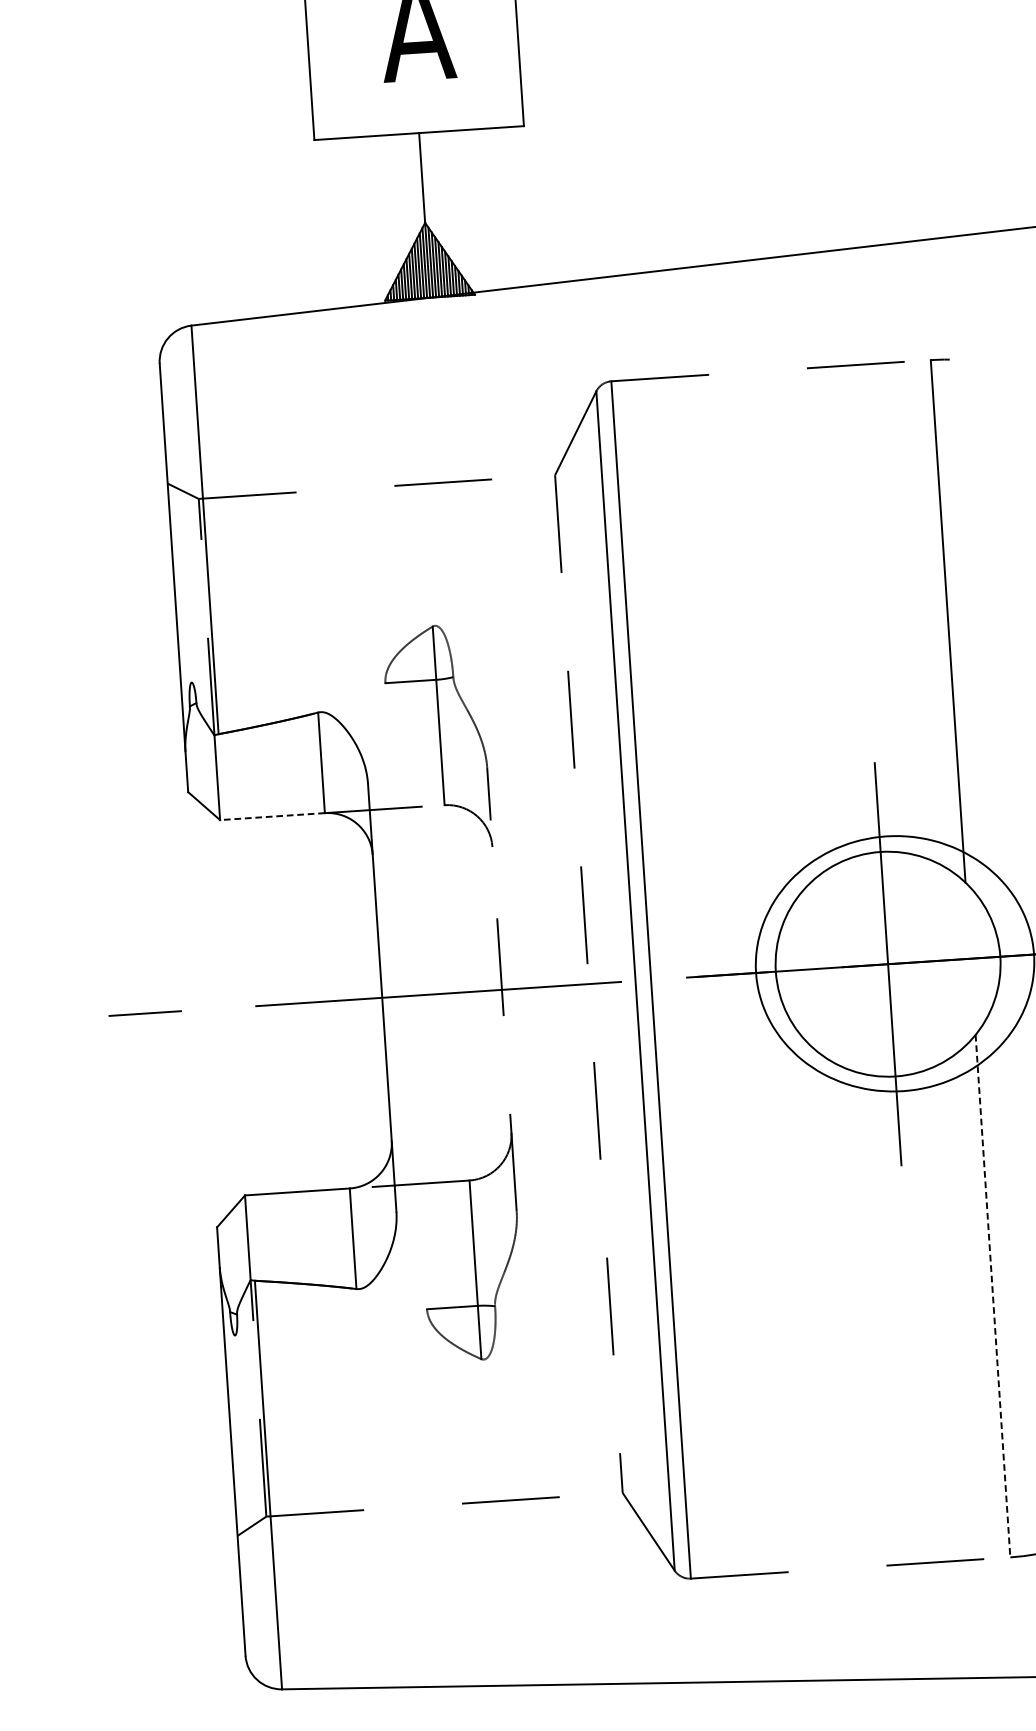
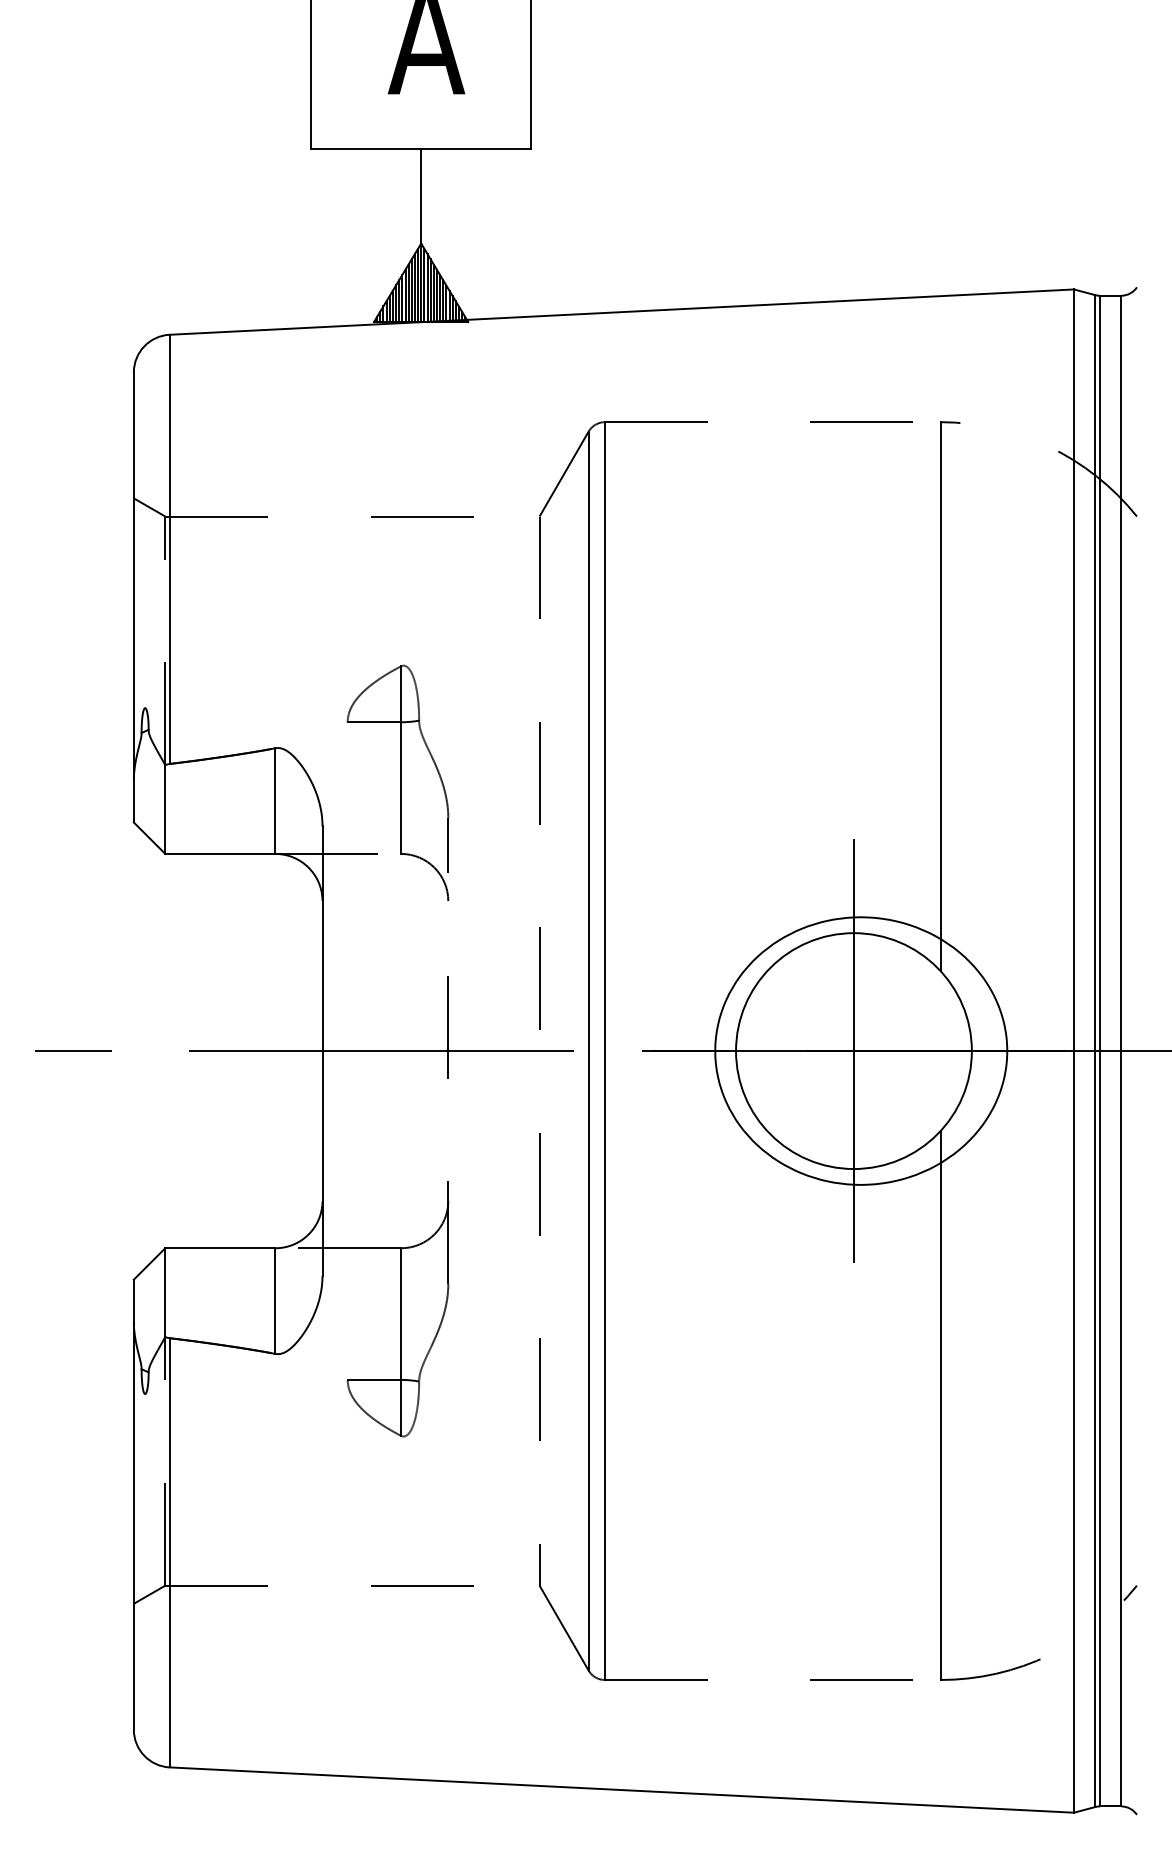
line: (271, 816) -> (219, 853), dashed -> solid
line: (992, 1297) -> (940, 1406), dashed -> solid

